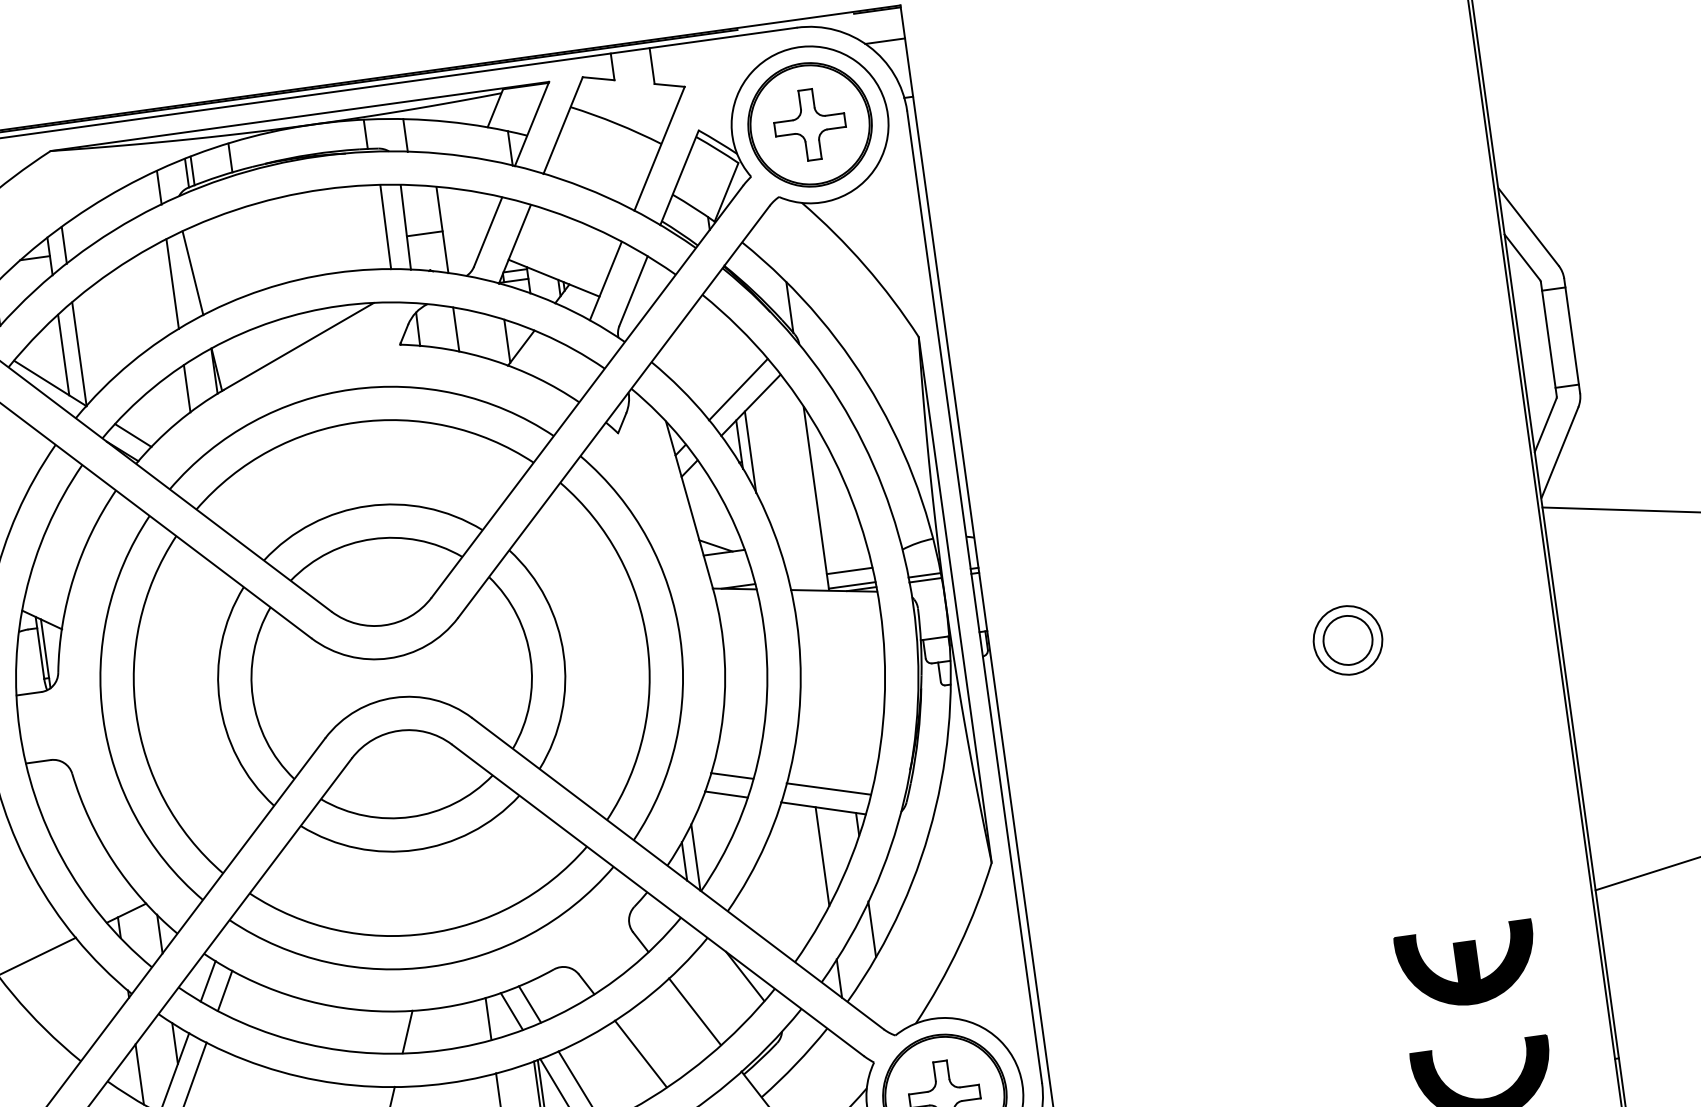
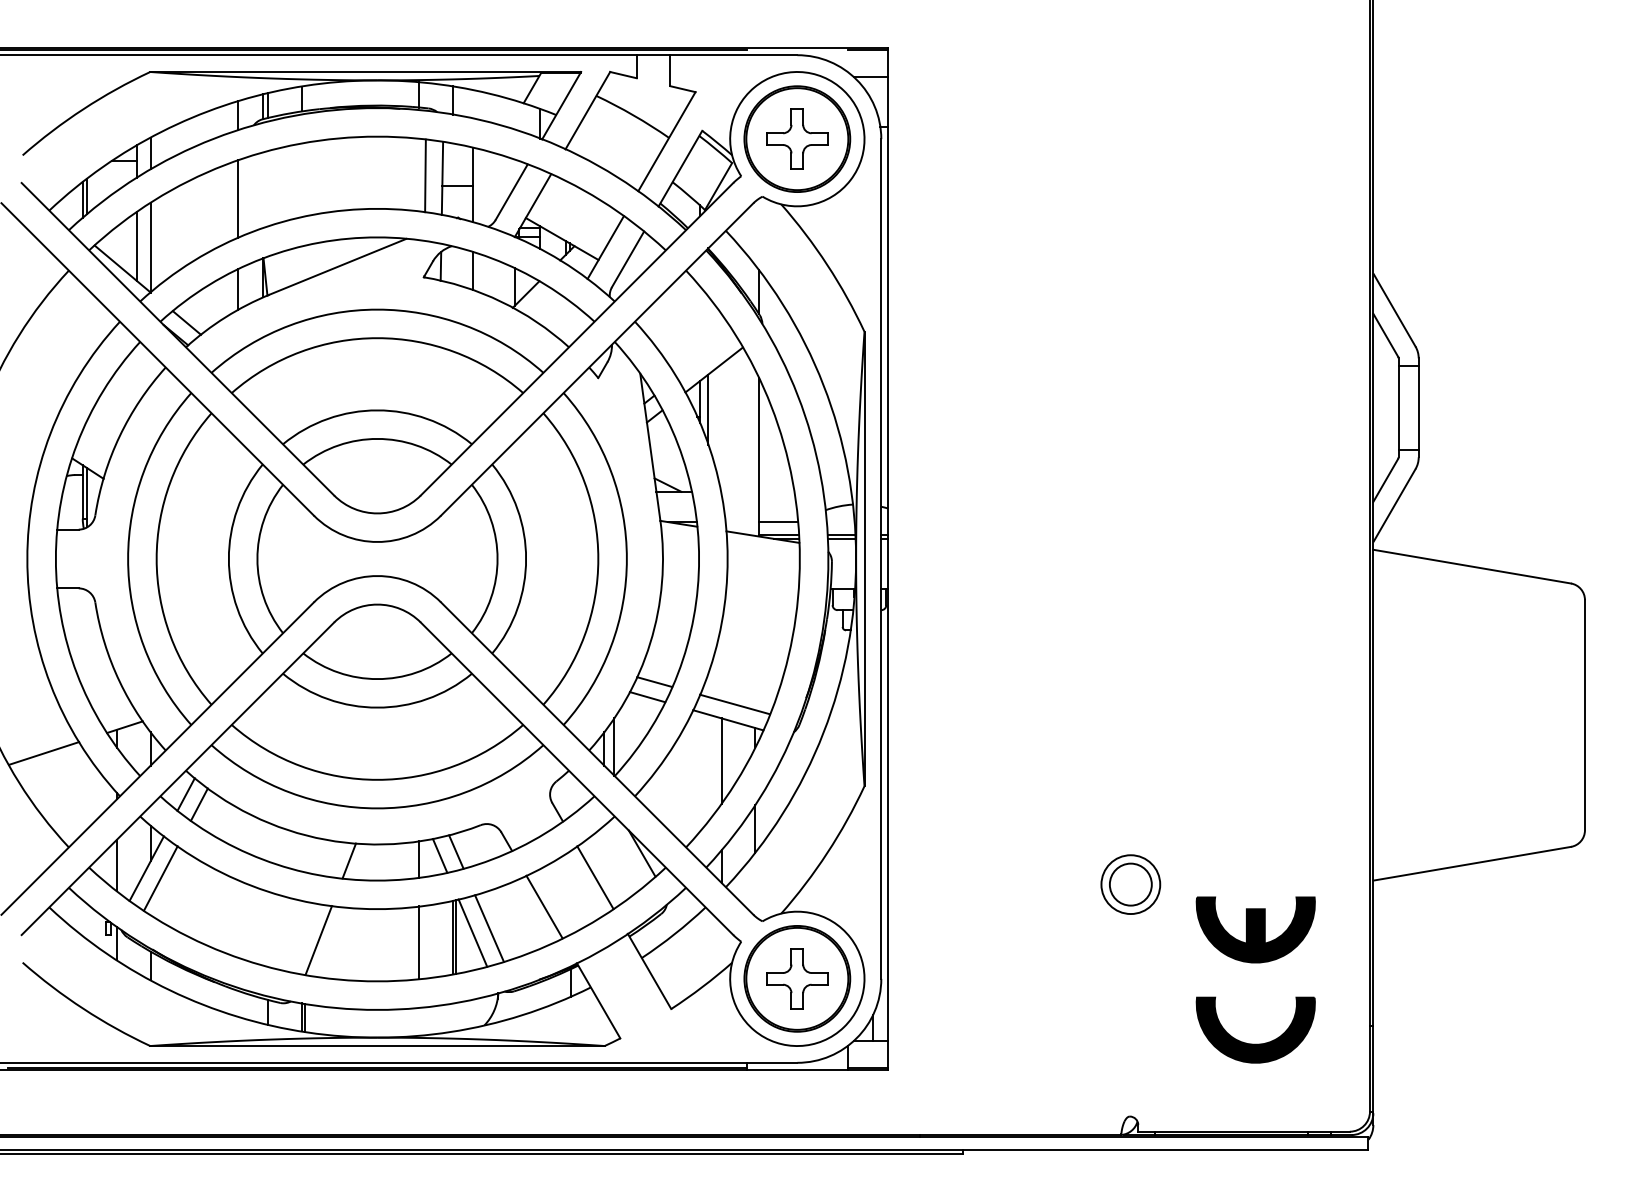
line: (192, 273) -> (256, 192), removed
line: (737, 388) -> (704, 354), removed
part: (1347, 640) -> (1130, 884), moved

